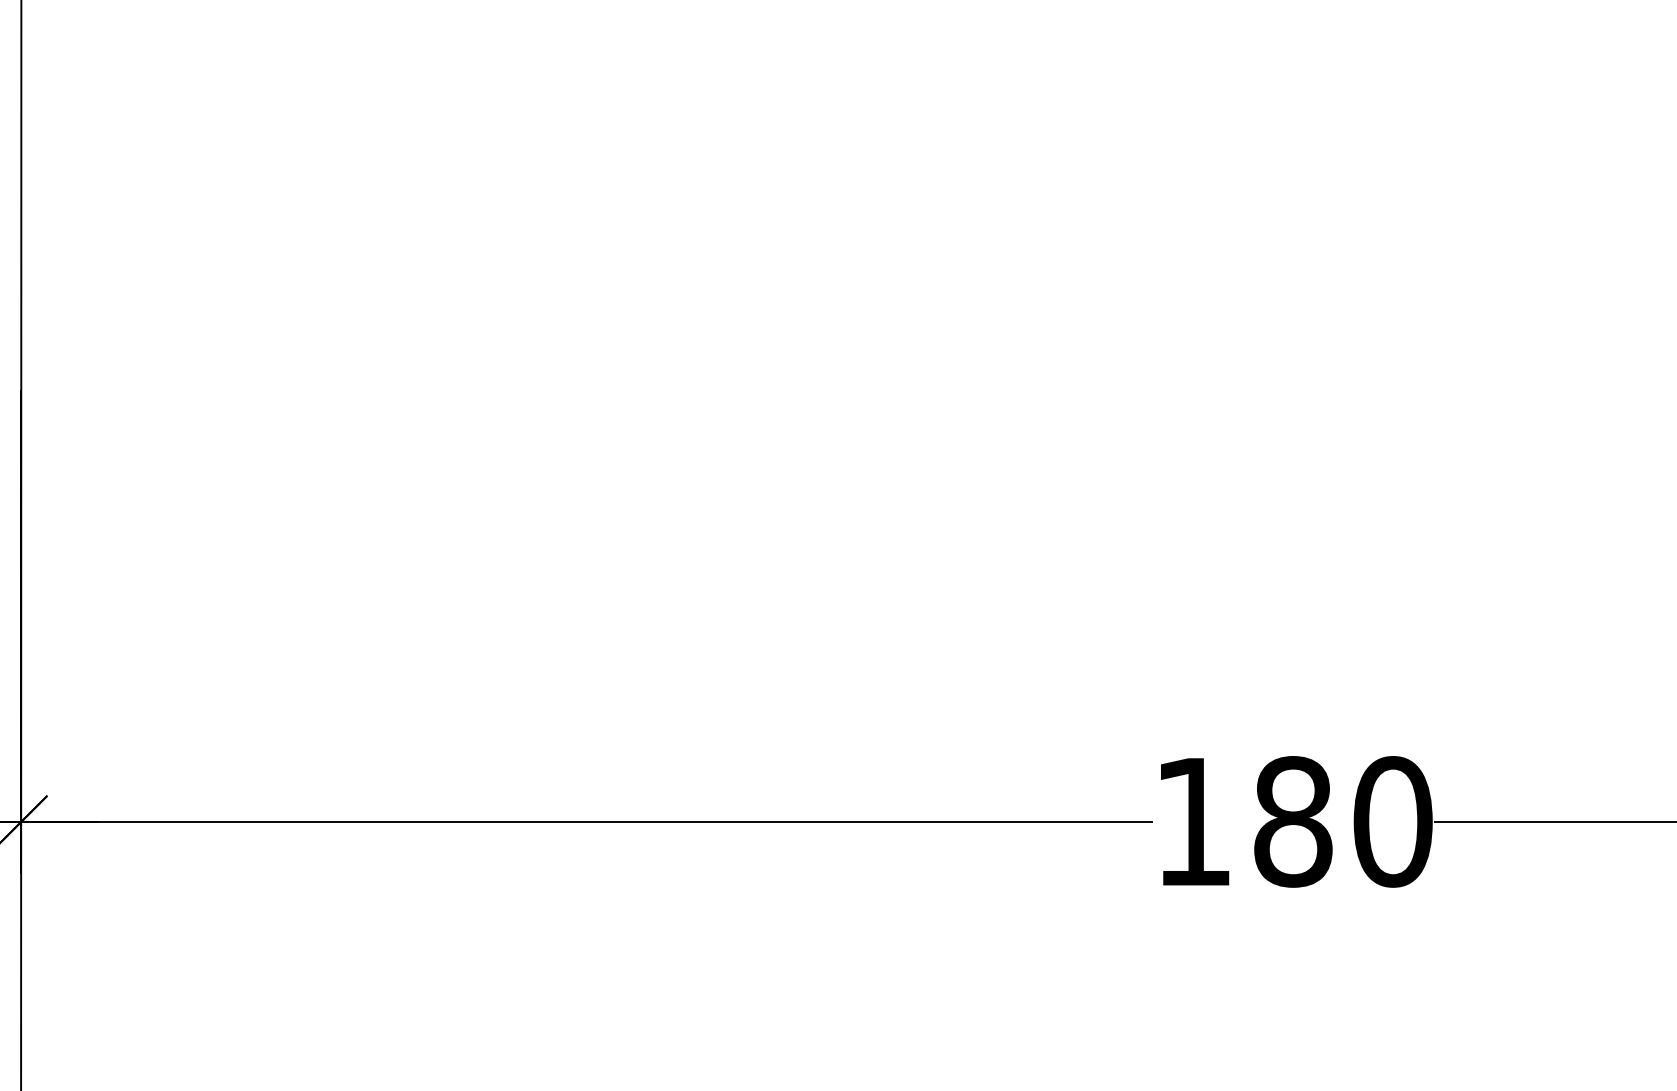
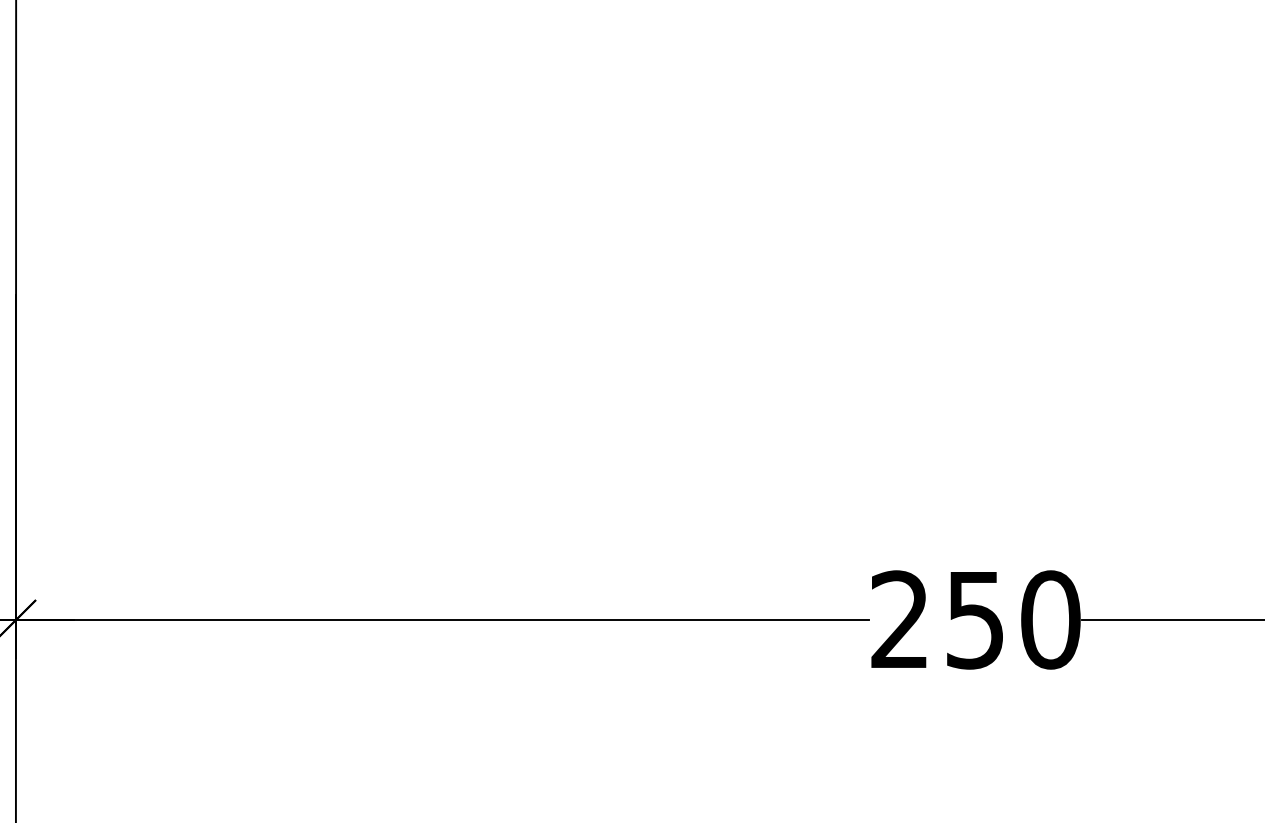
text: (1243, 821) -> (937, 619), 180 -> 250

